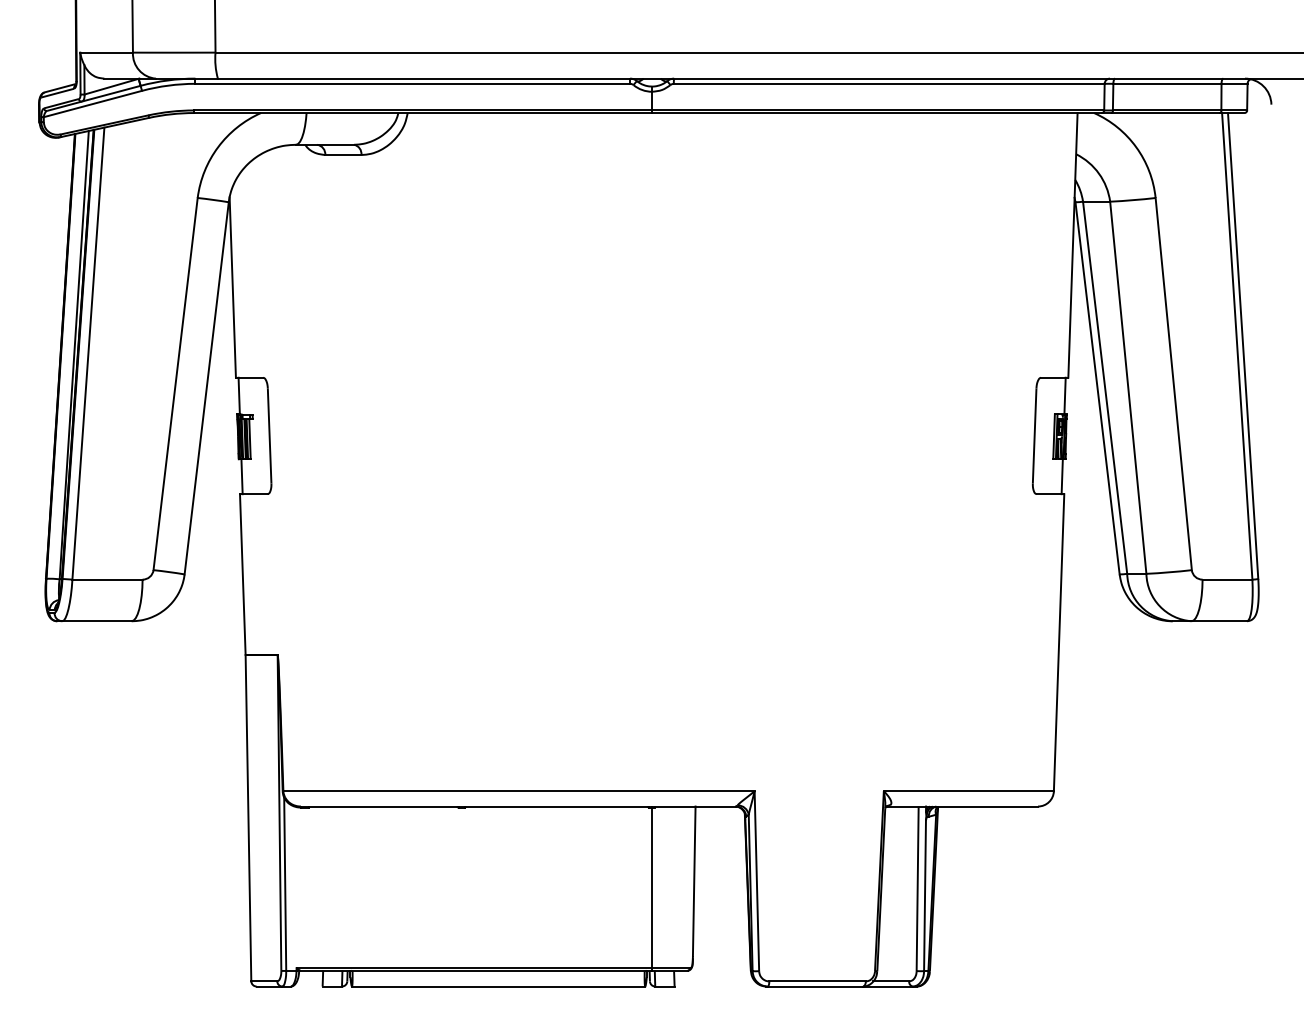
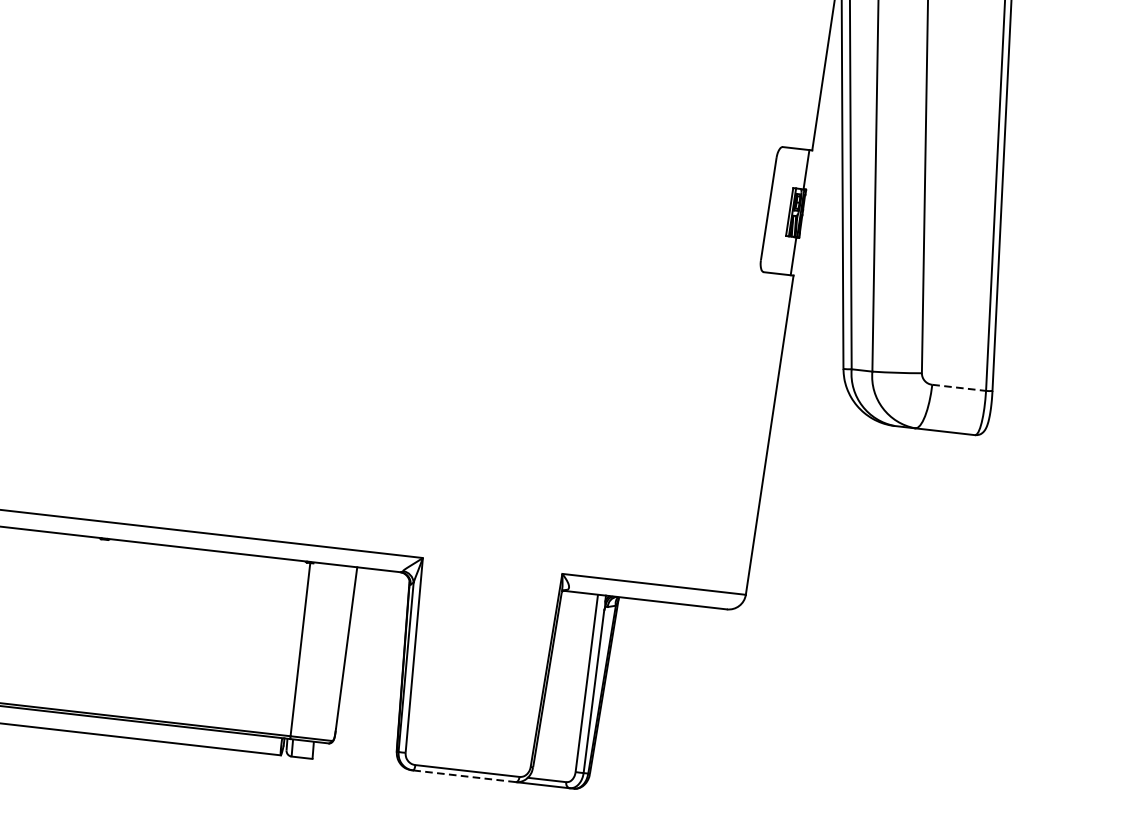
line: (1227, 579) -> (959, 387), solid -> dashed
line: (815, 986) -> (464, 776), solid -> dashed

